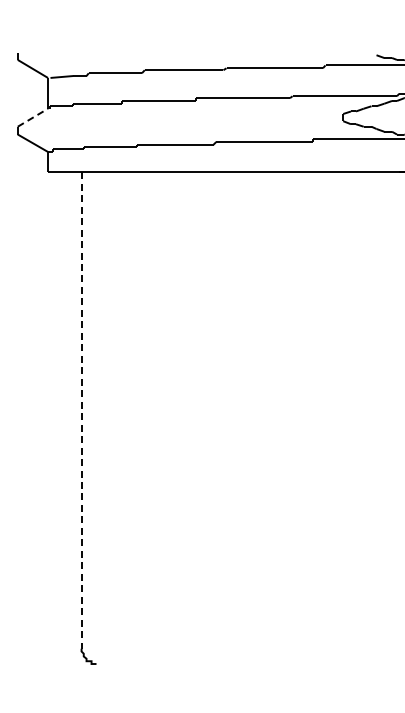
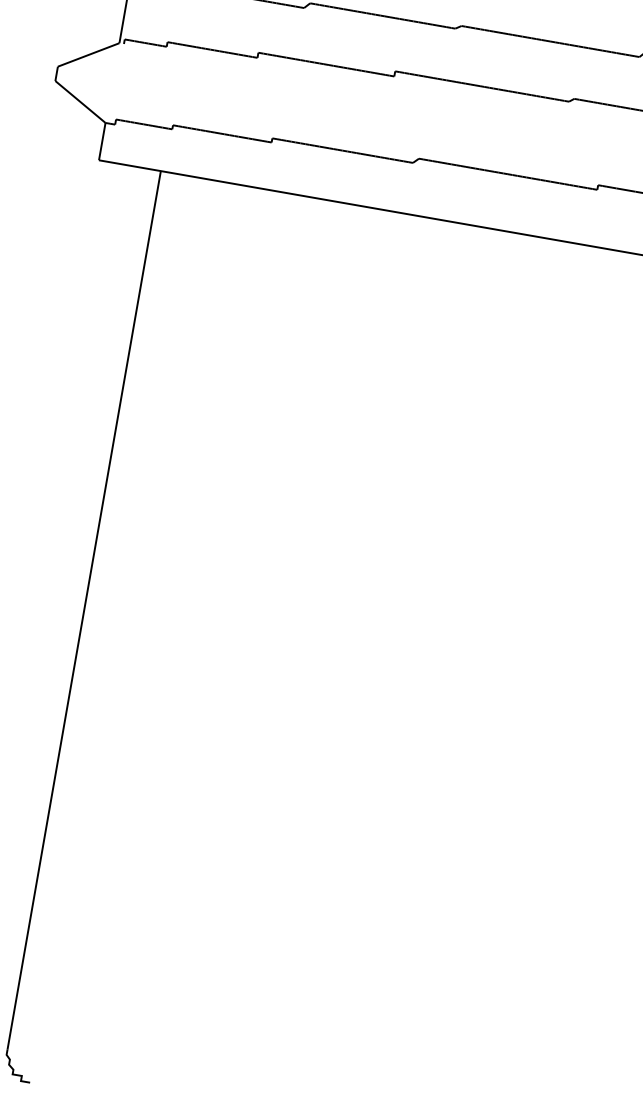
line: (32, 117) -> (87, 54), dashed -> solid
line: (81, 410) -> (84, 610), dashed -> solid

